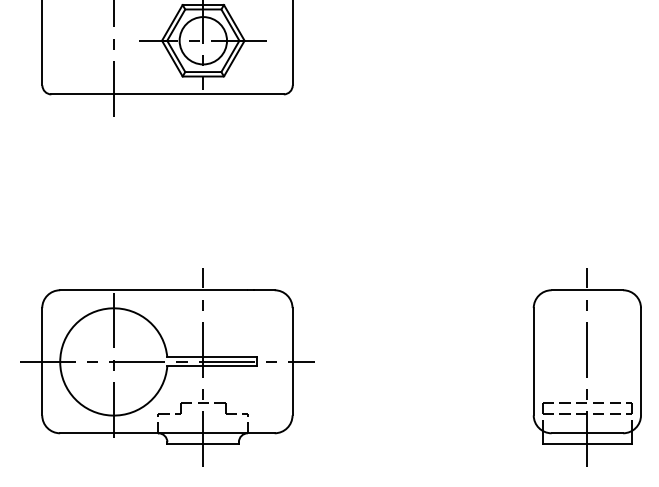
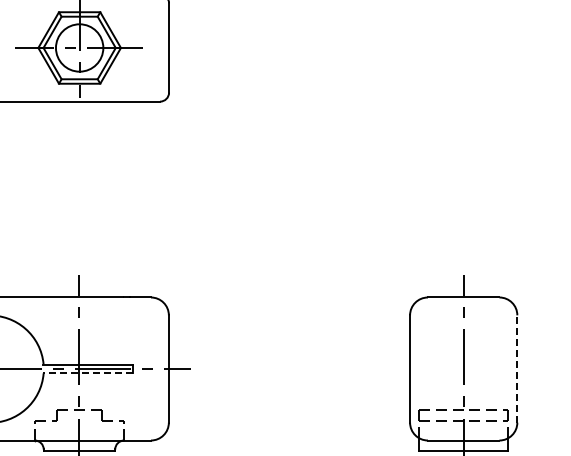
line: (641, 361) -> (517, 368), solid -> dashed
line: (211, 366) -> (87, 373), solid -> dashed

